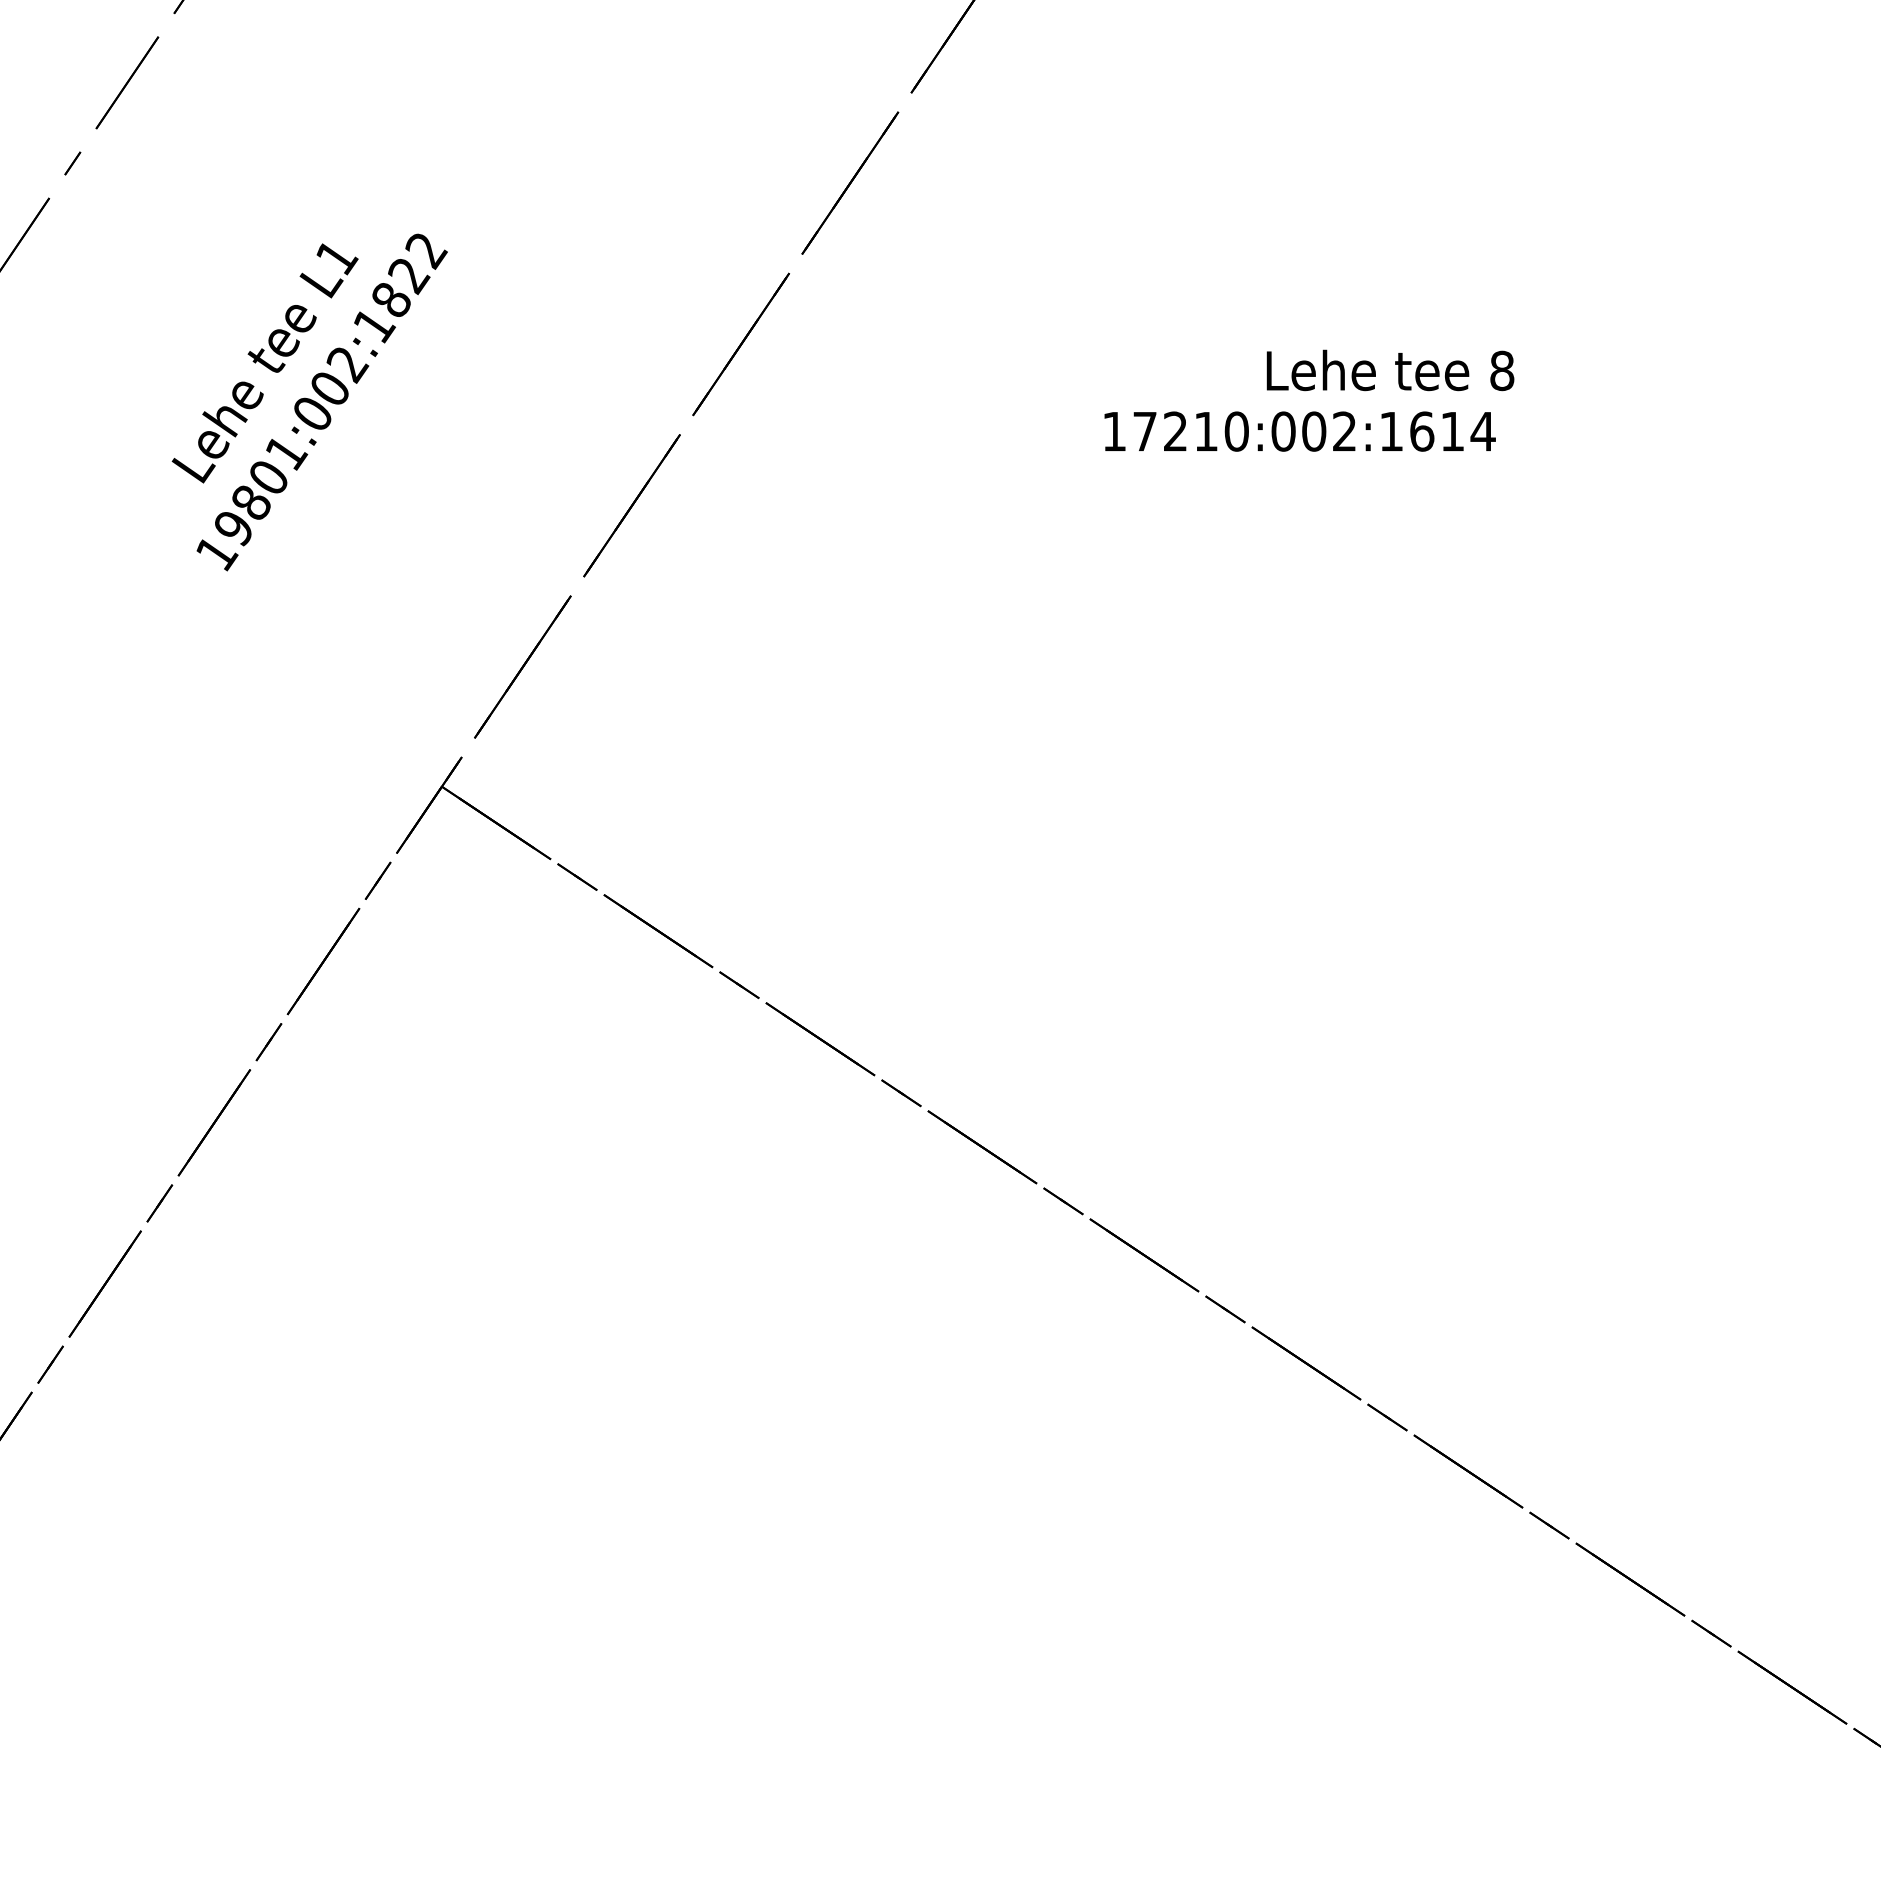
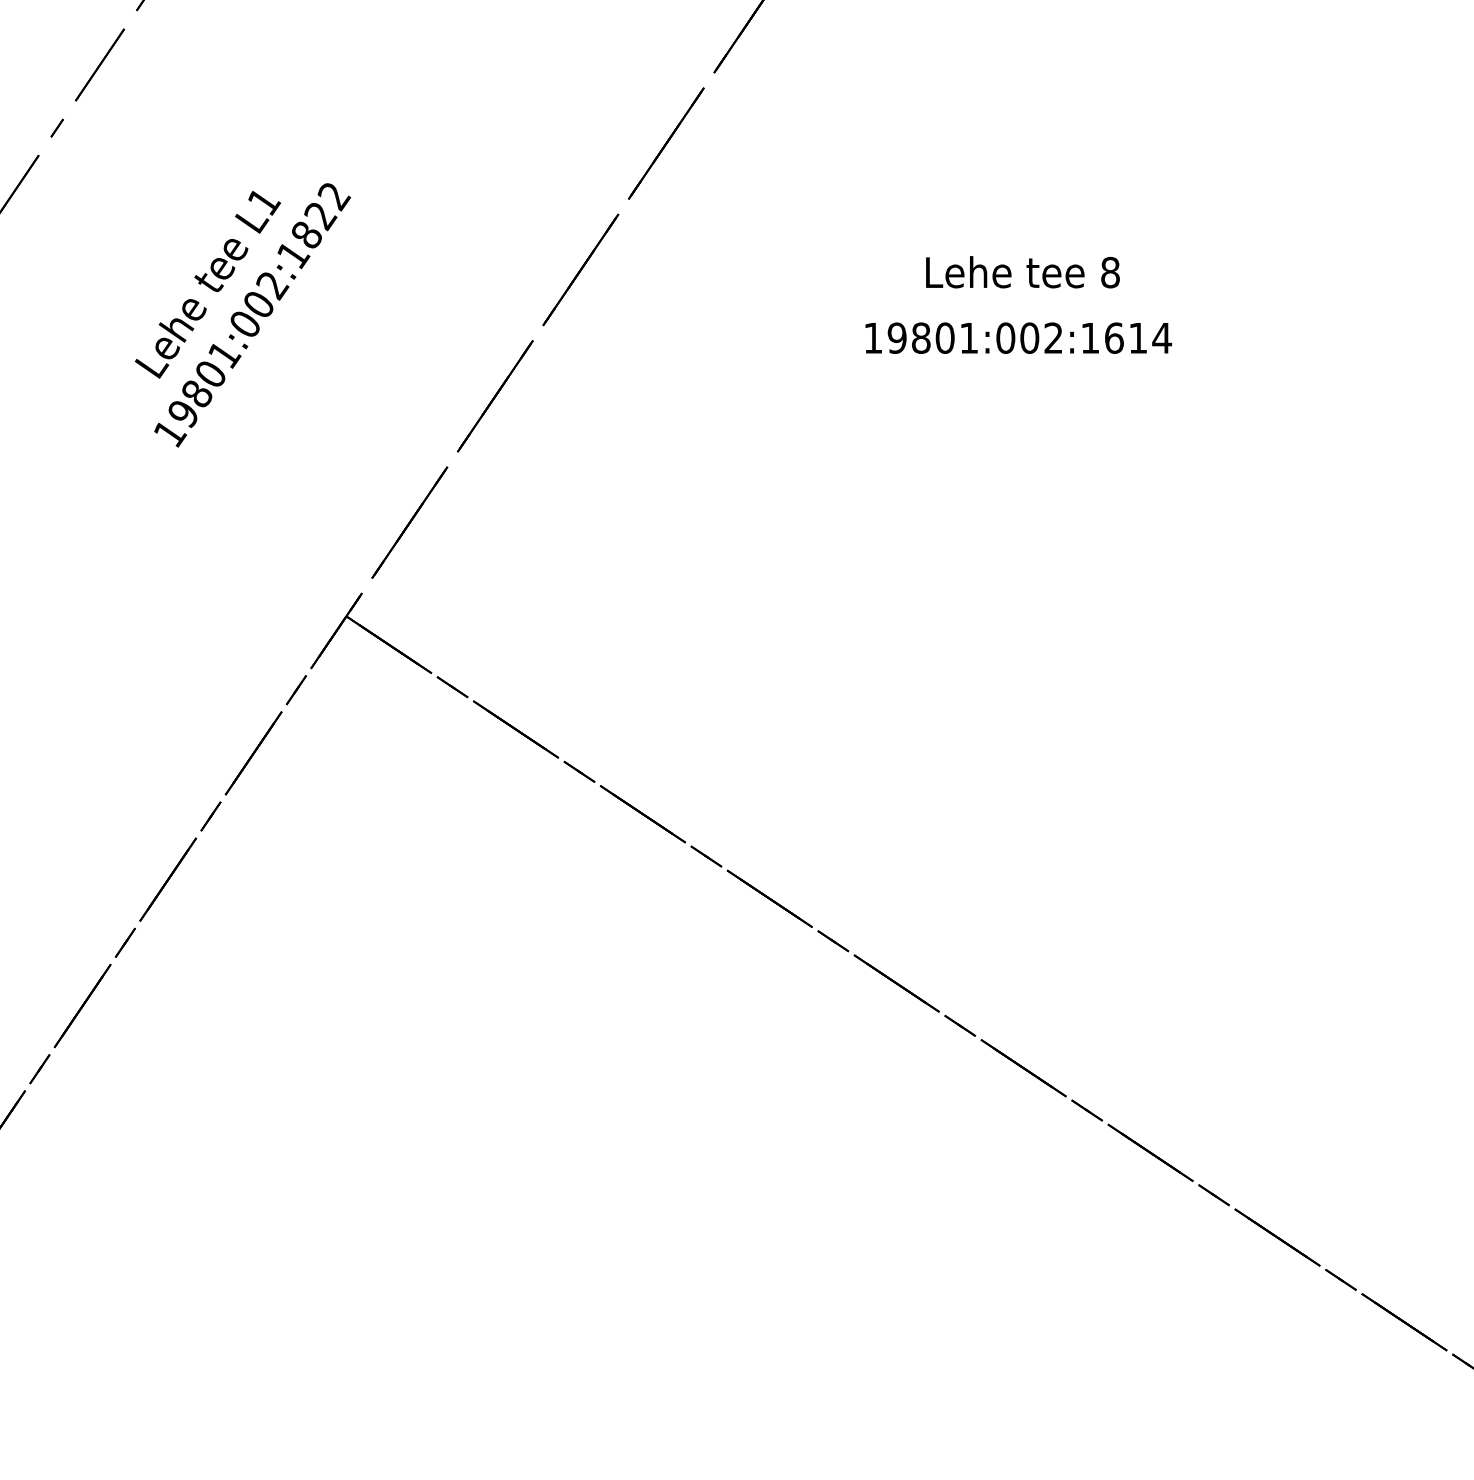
text: (1390, 370) -> (1022, 272), moved
text: (1190, 431) -> (932, 338), 17210:002:1614 -> 19801:002:1614

